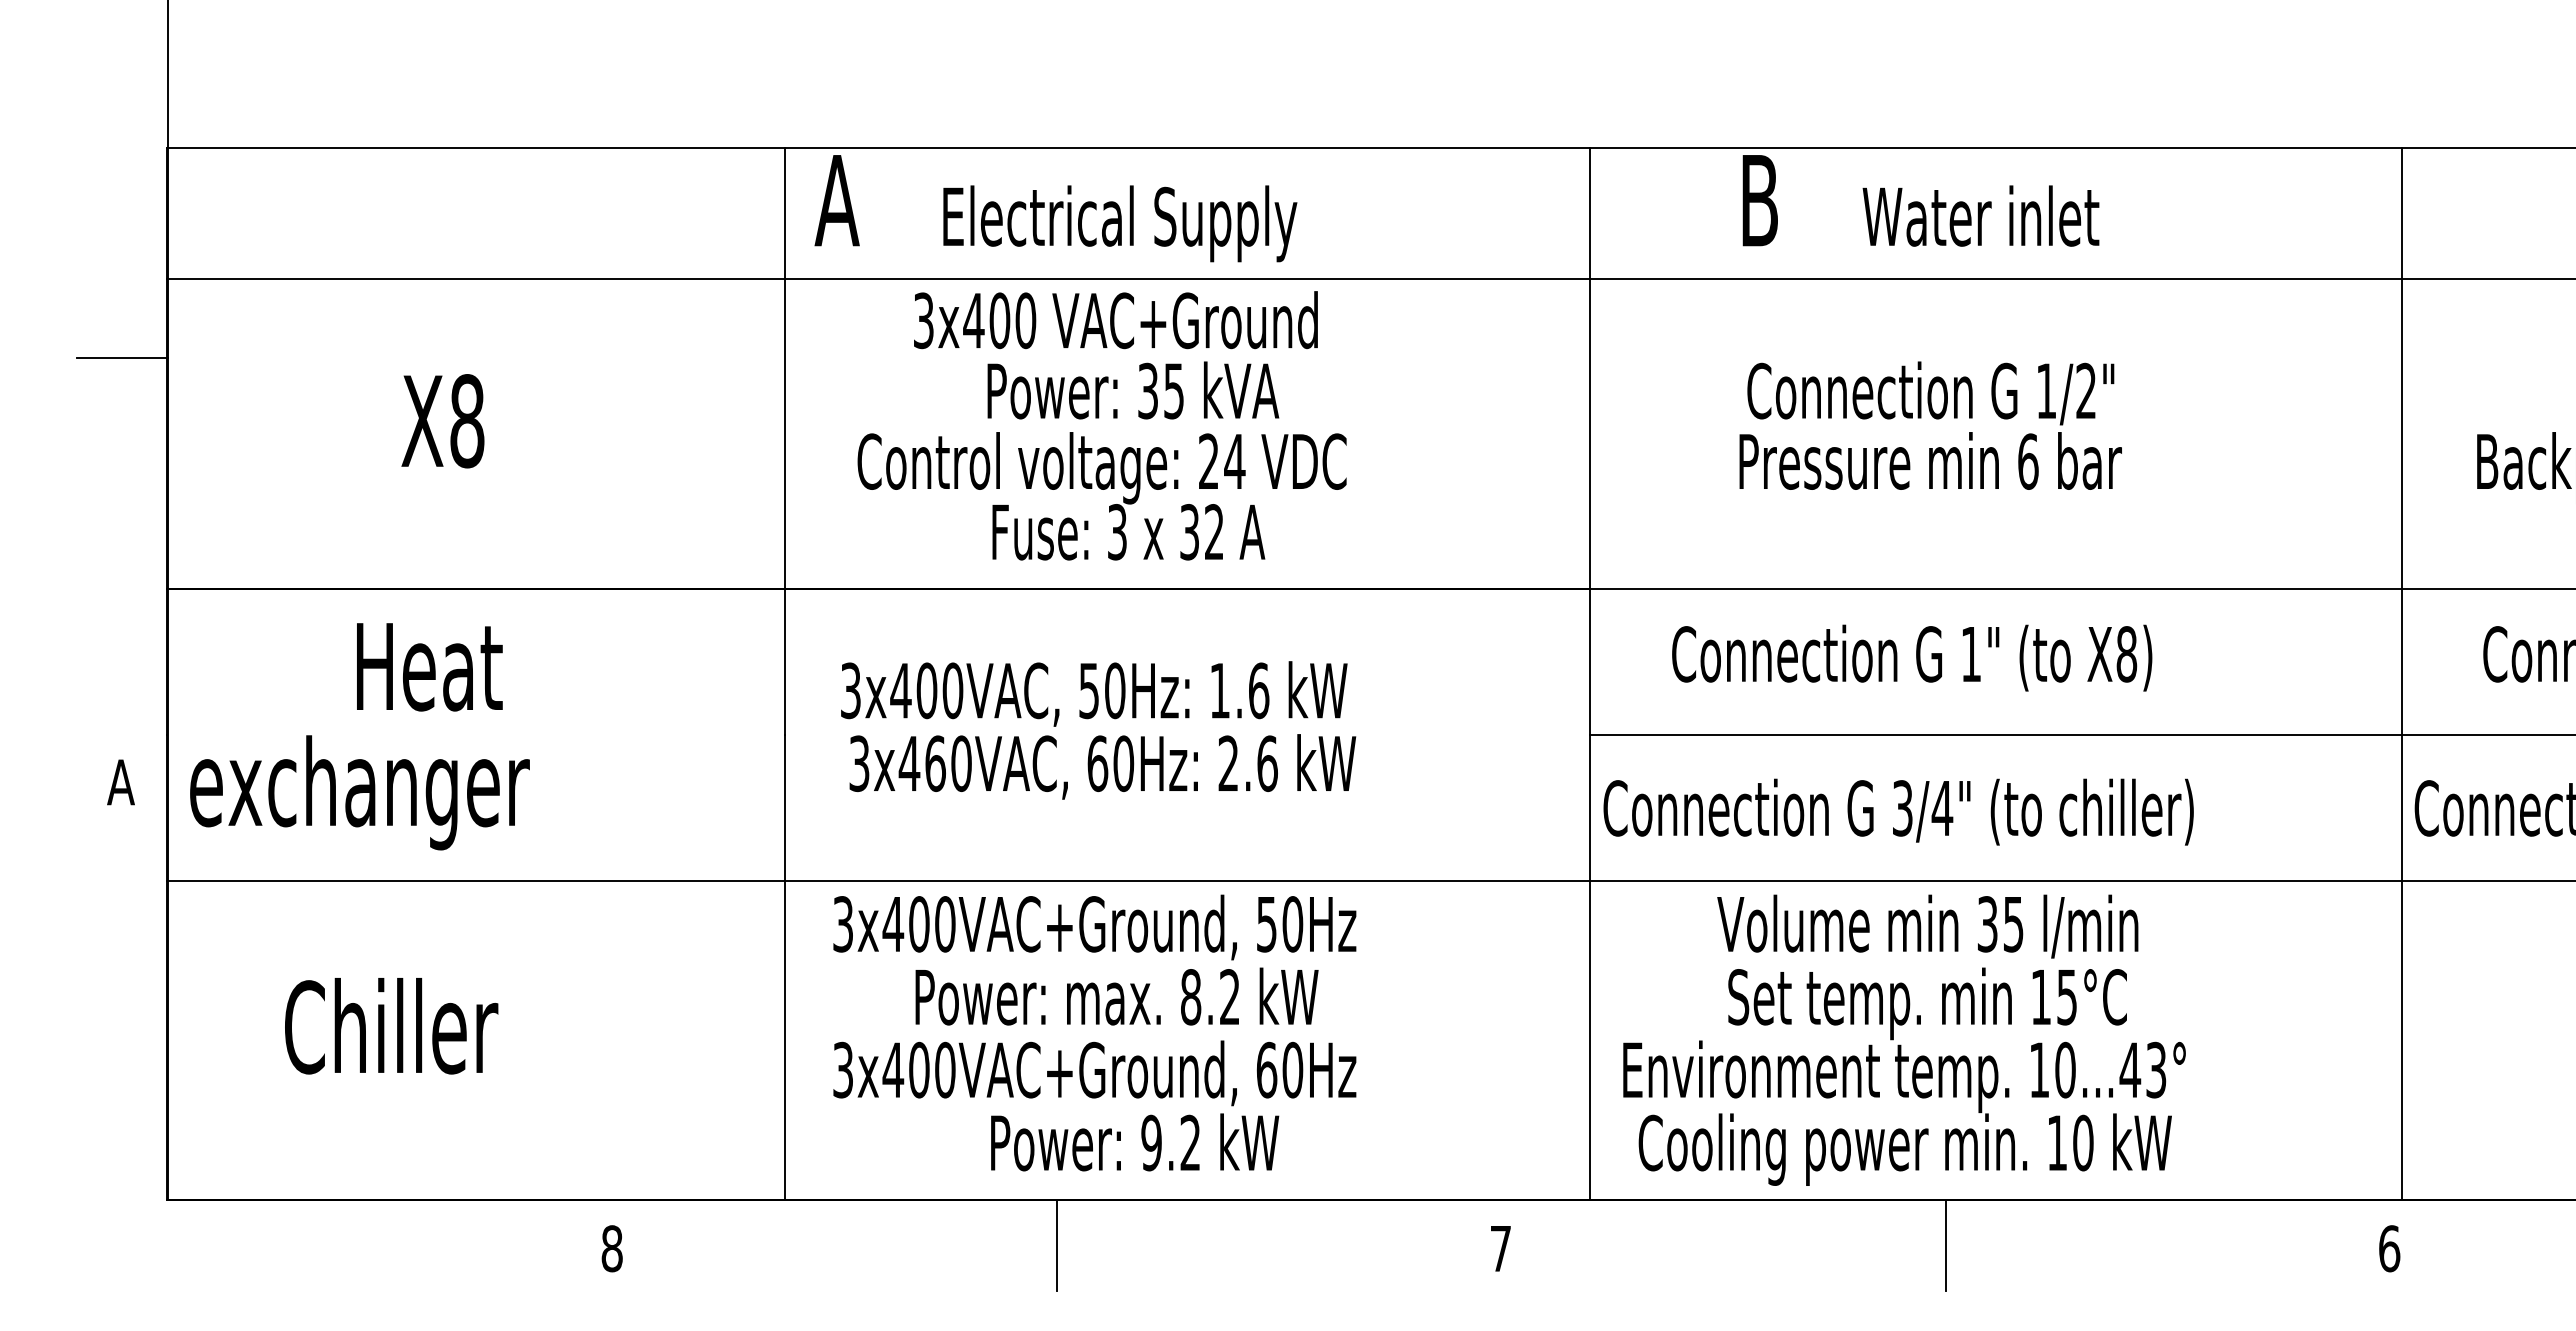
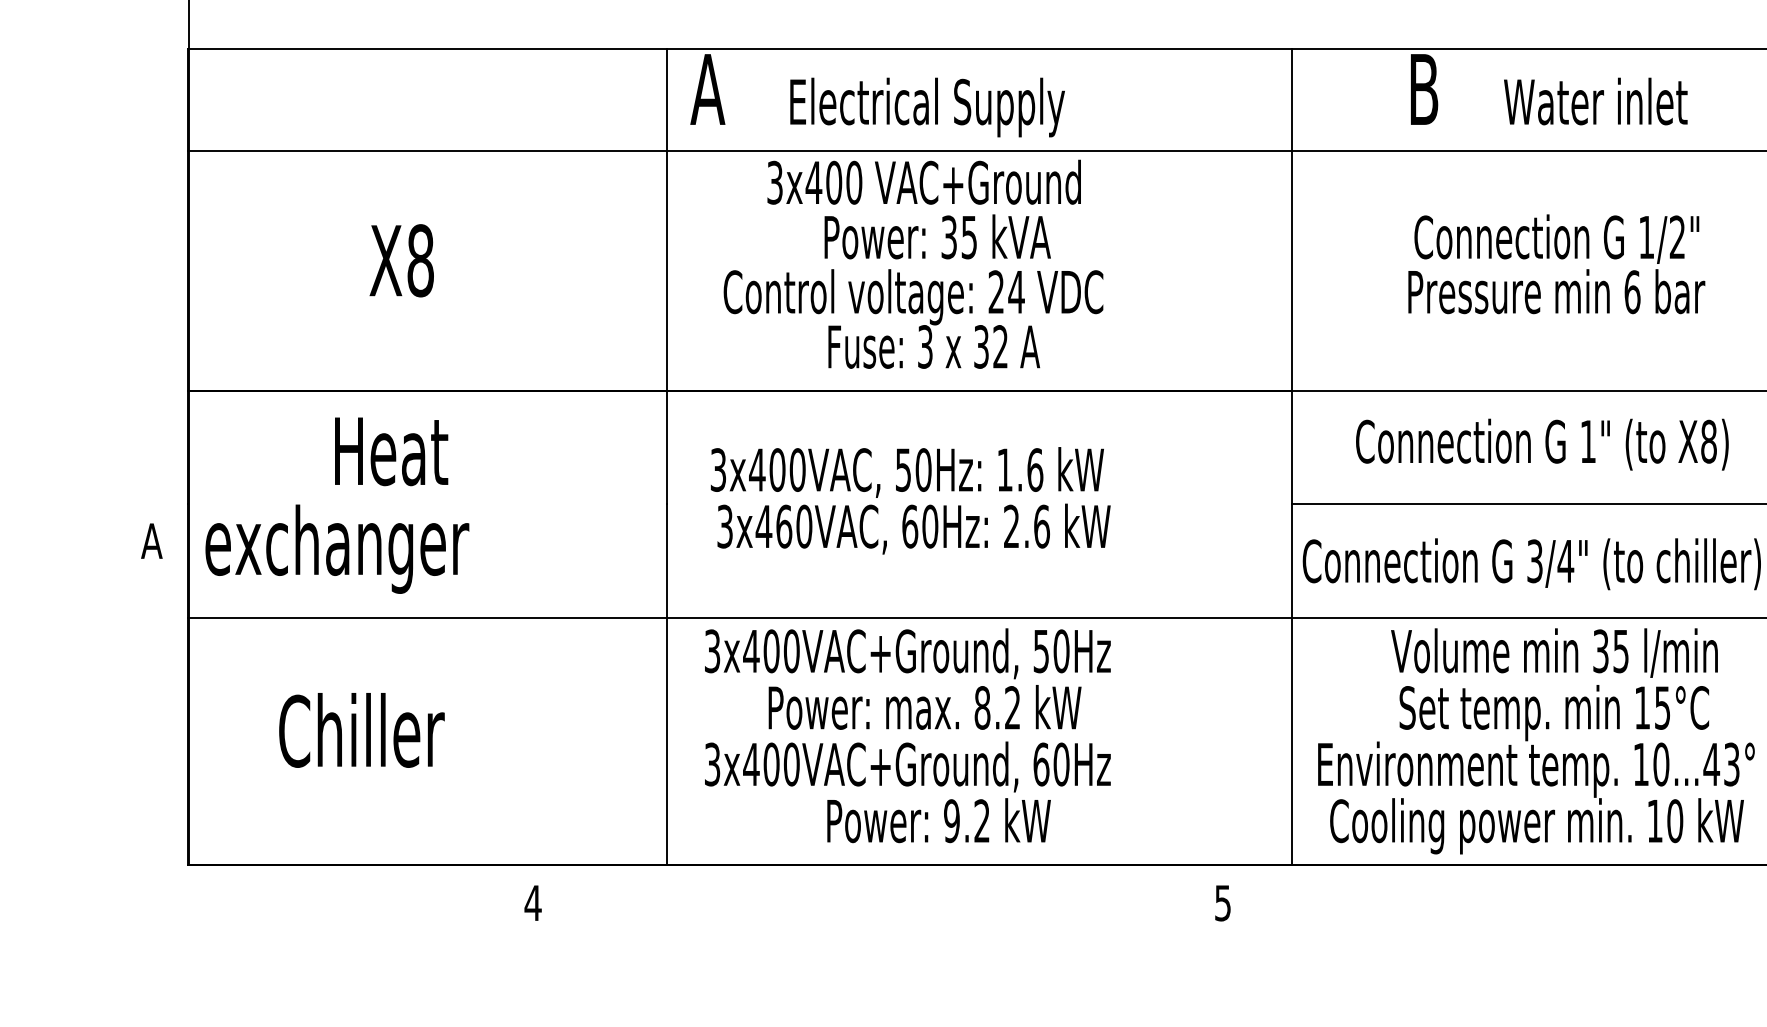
line: (122, 358) -> (153, 212), removed
line: (1057, 1244) -> (878, 899), removed
line: (1945, 1244) -> (1568, 899), removed
text: (612, 1248) -> (533, 902), 8 -> 4
text: (1500, 1249) -> (1222, 903), 7 -> 5

